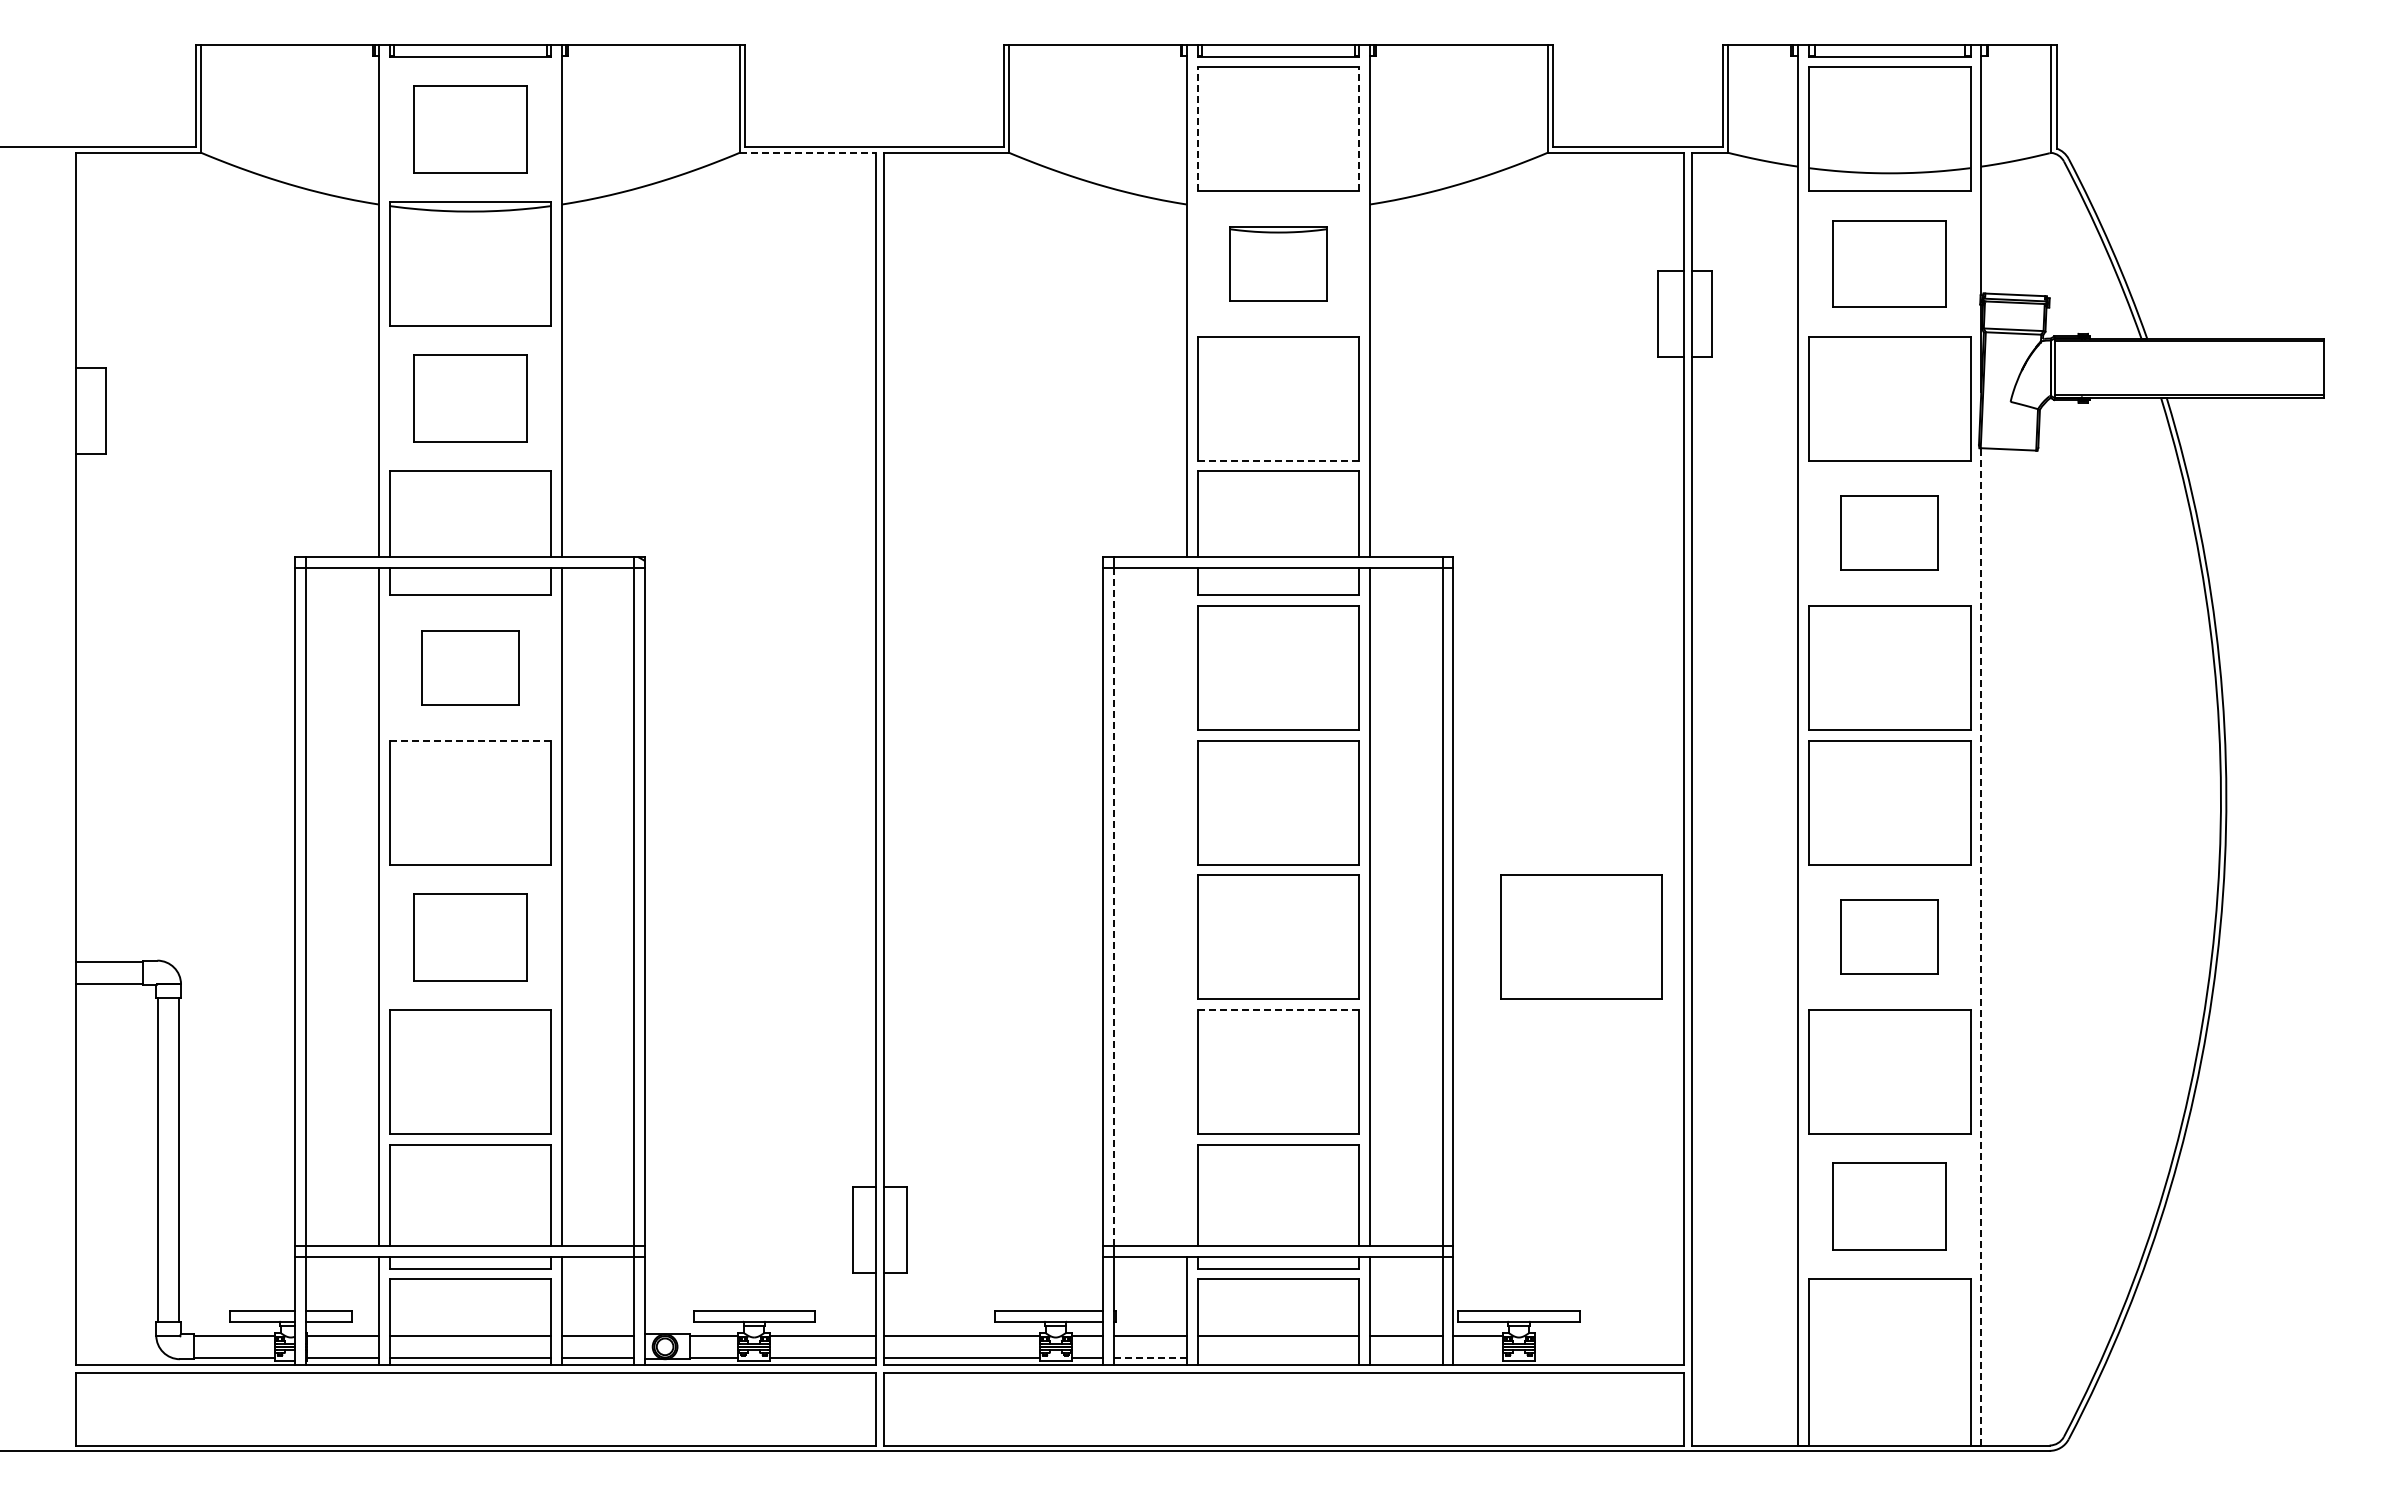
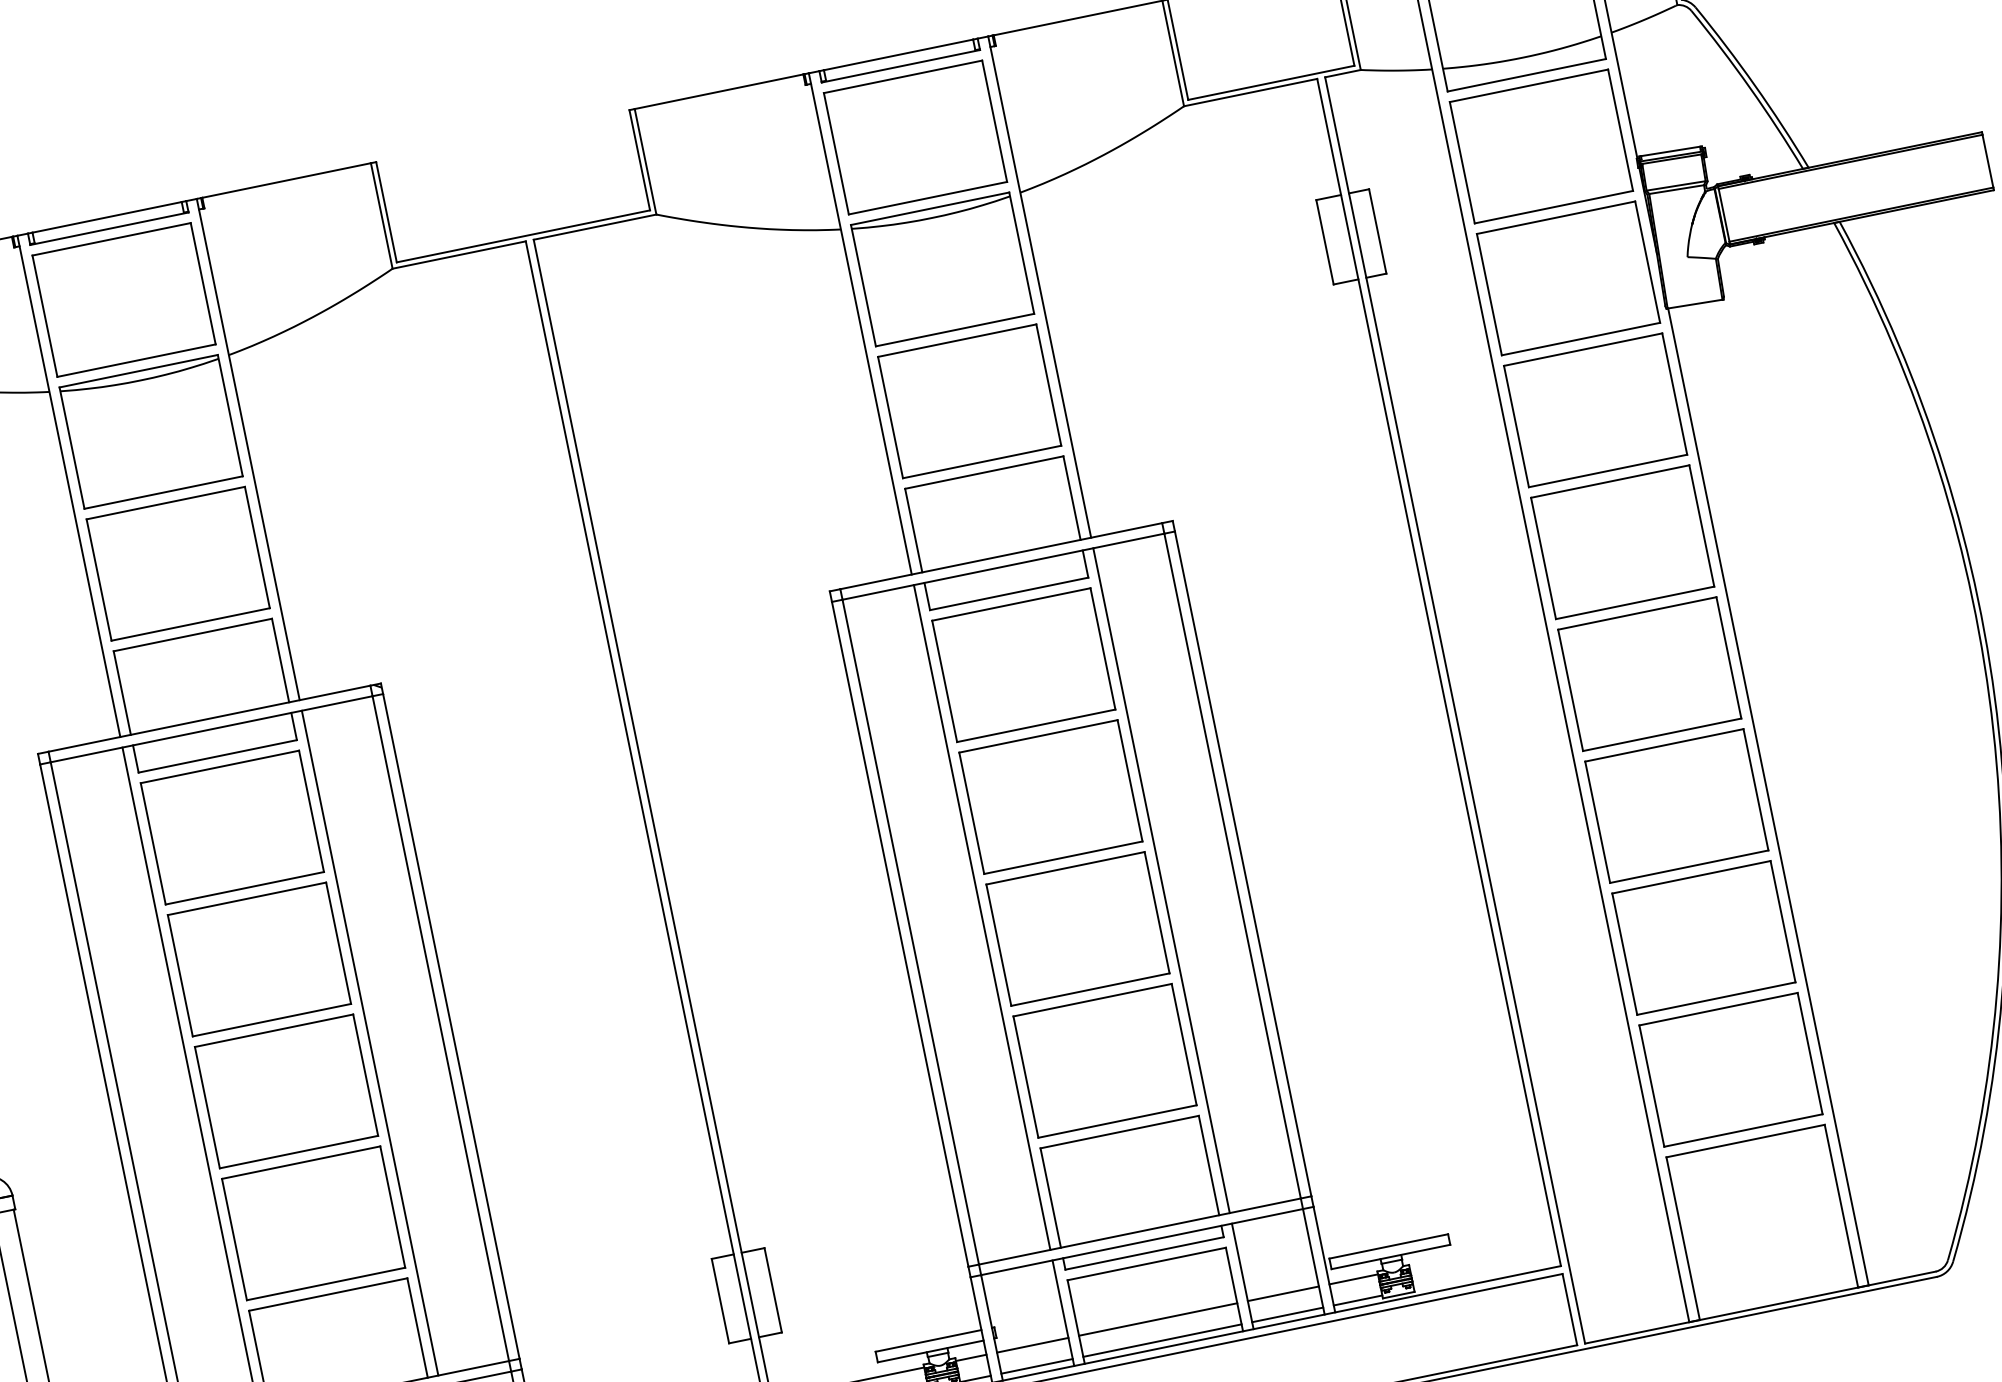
part: (470, 128) -> (123, 299), size x1.43
line: (1197, 129) -> (836, 153), dashed -> solid
line: (1359, 129) -> (994, 121), dashed -> solid
line: (808, 152) -> (459, 254), dashed -> solid
part: (1278, 263) -> (942, 268), size x1.67
part: (1889, 263) -> (1541, 145), size x1.43
part: (470, 398) -> (178, 563), size x1.43
line: (1278, 460) -> (982, 461), dashed -> solid
part: (1889, 532) -> (1595, 409), size x1.67
part: (470, 667) -> (232, 827), size x1.67
line: (470, 740) -> (247, 898), dashed -> solid
line: (1113, 906) -> (910, 931), dashed -> solid
line: (1186, 906) -> (981, 917), added
part: (470, 936) -> (286, 1090), size x1.43
part: (1581, 936) -> (1374, 867), removed
part: (1889, 936) -> (1676, 805), size x1.67
line: (1981, 946) -> (1768, 796), dashed -> solid
line: (1278, 1010) -> (1092, 1000), dashed -> solid
part: (1889, 1206) -> (1730, 1069), size x1.43
line: (1150, 1357) -> (1037, 1366), dashed -> solid
line: (1278, 1357) -> (1162, 1340), added
line: (1405, 1357) -> (1286, 1314), added
line: (1477, 1357) -> (1357, 1300), added

